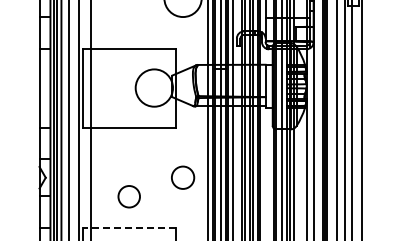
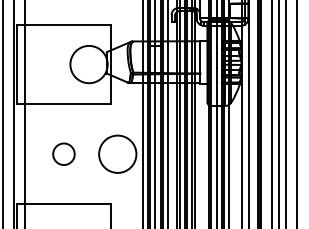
circle: (182, 177) -> (117, 154), size x1.67
circle: (128, 196) -> (63, 154), moved
line: (129, 227) -> (64, 204), dashed -> solid

